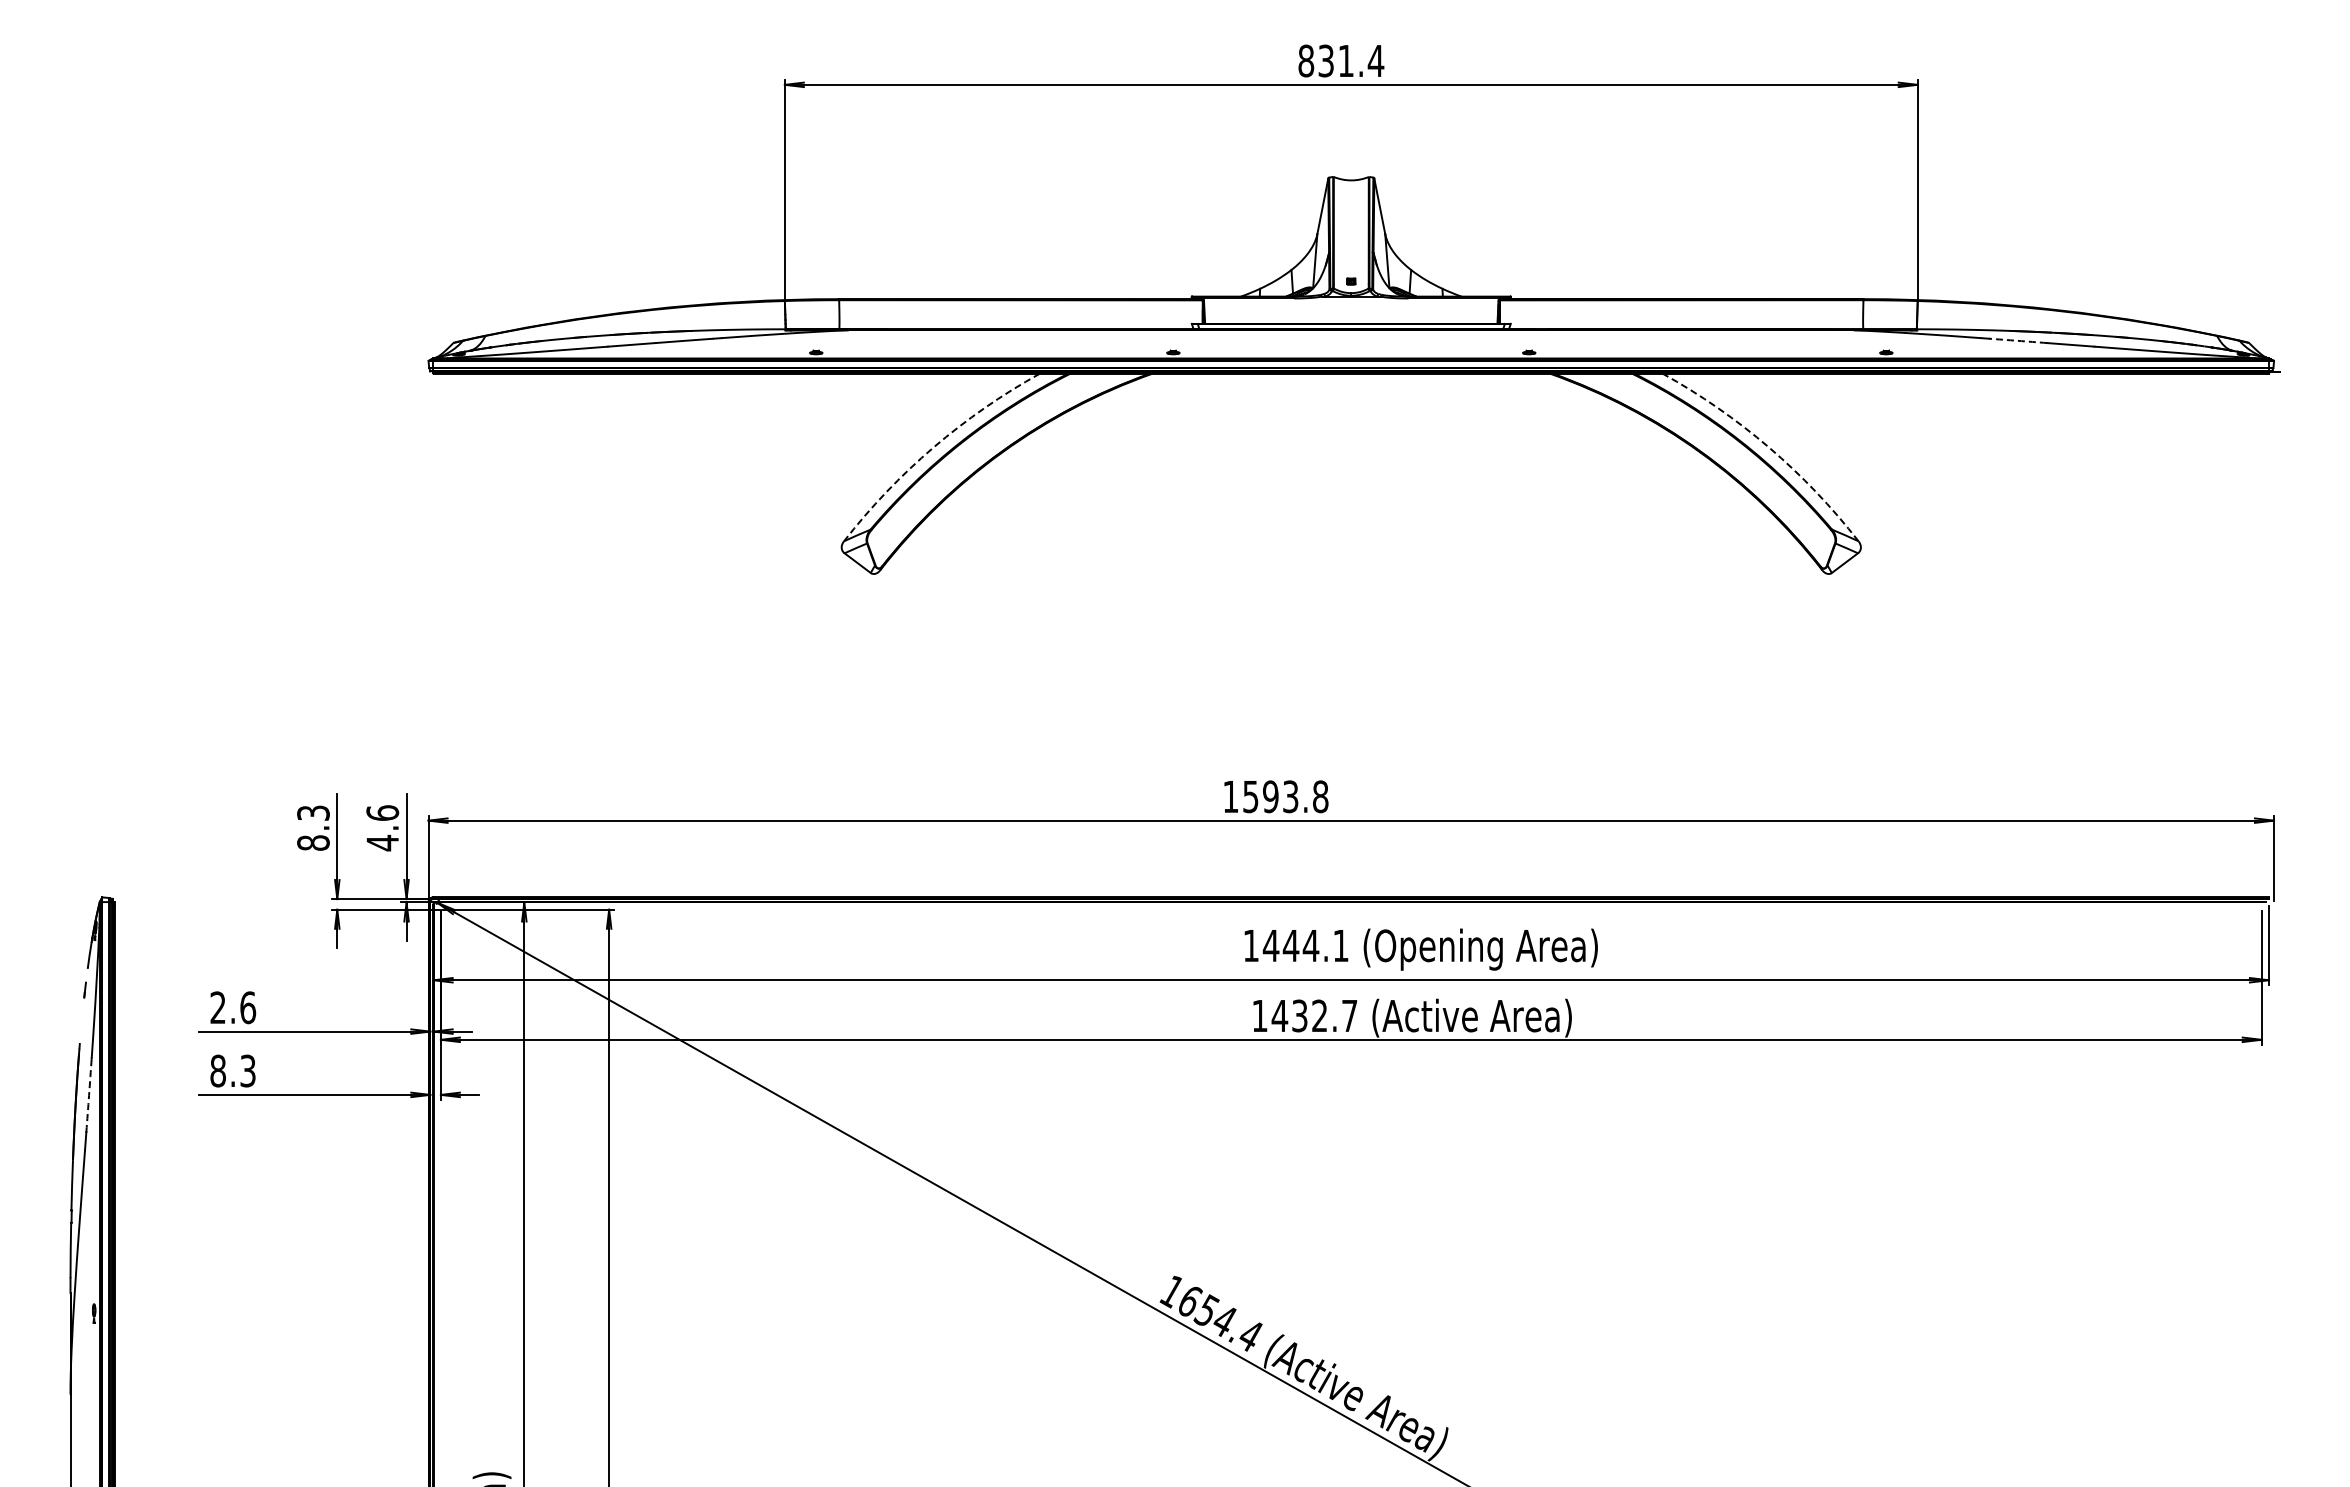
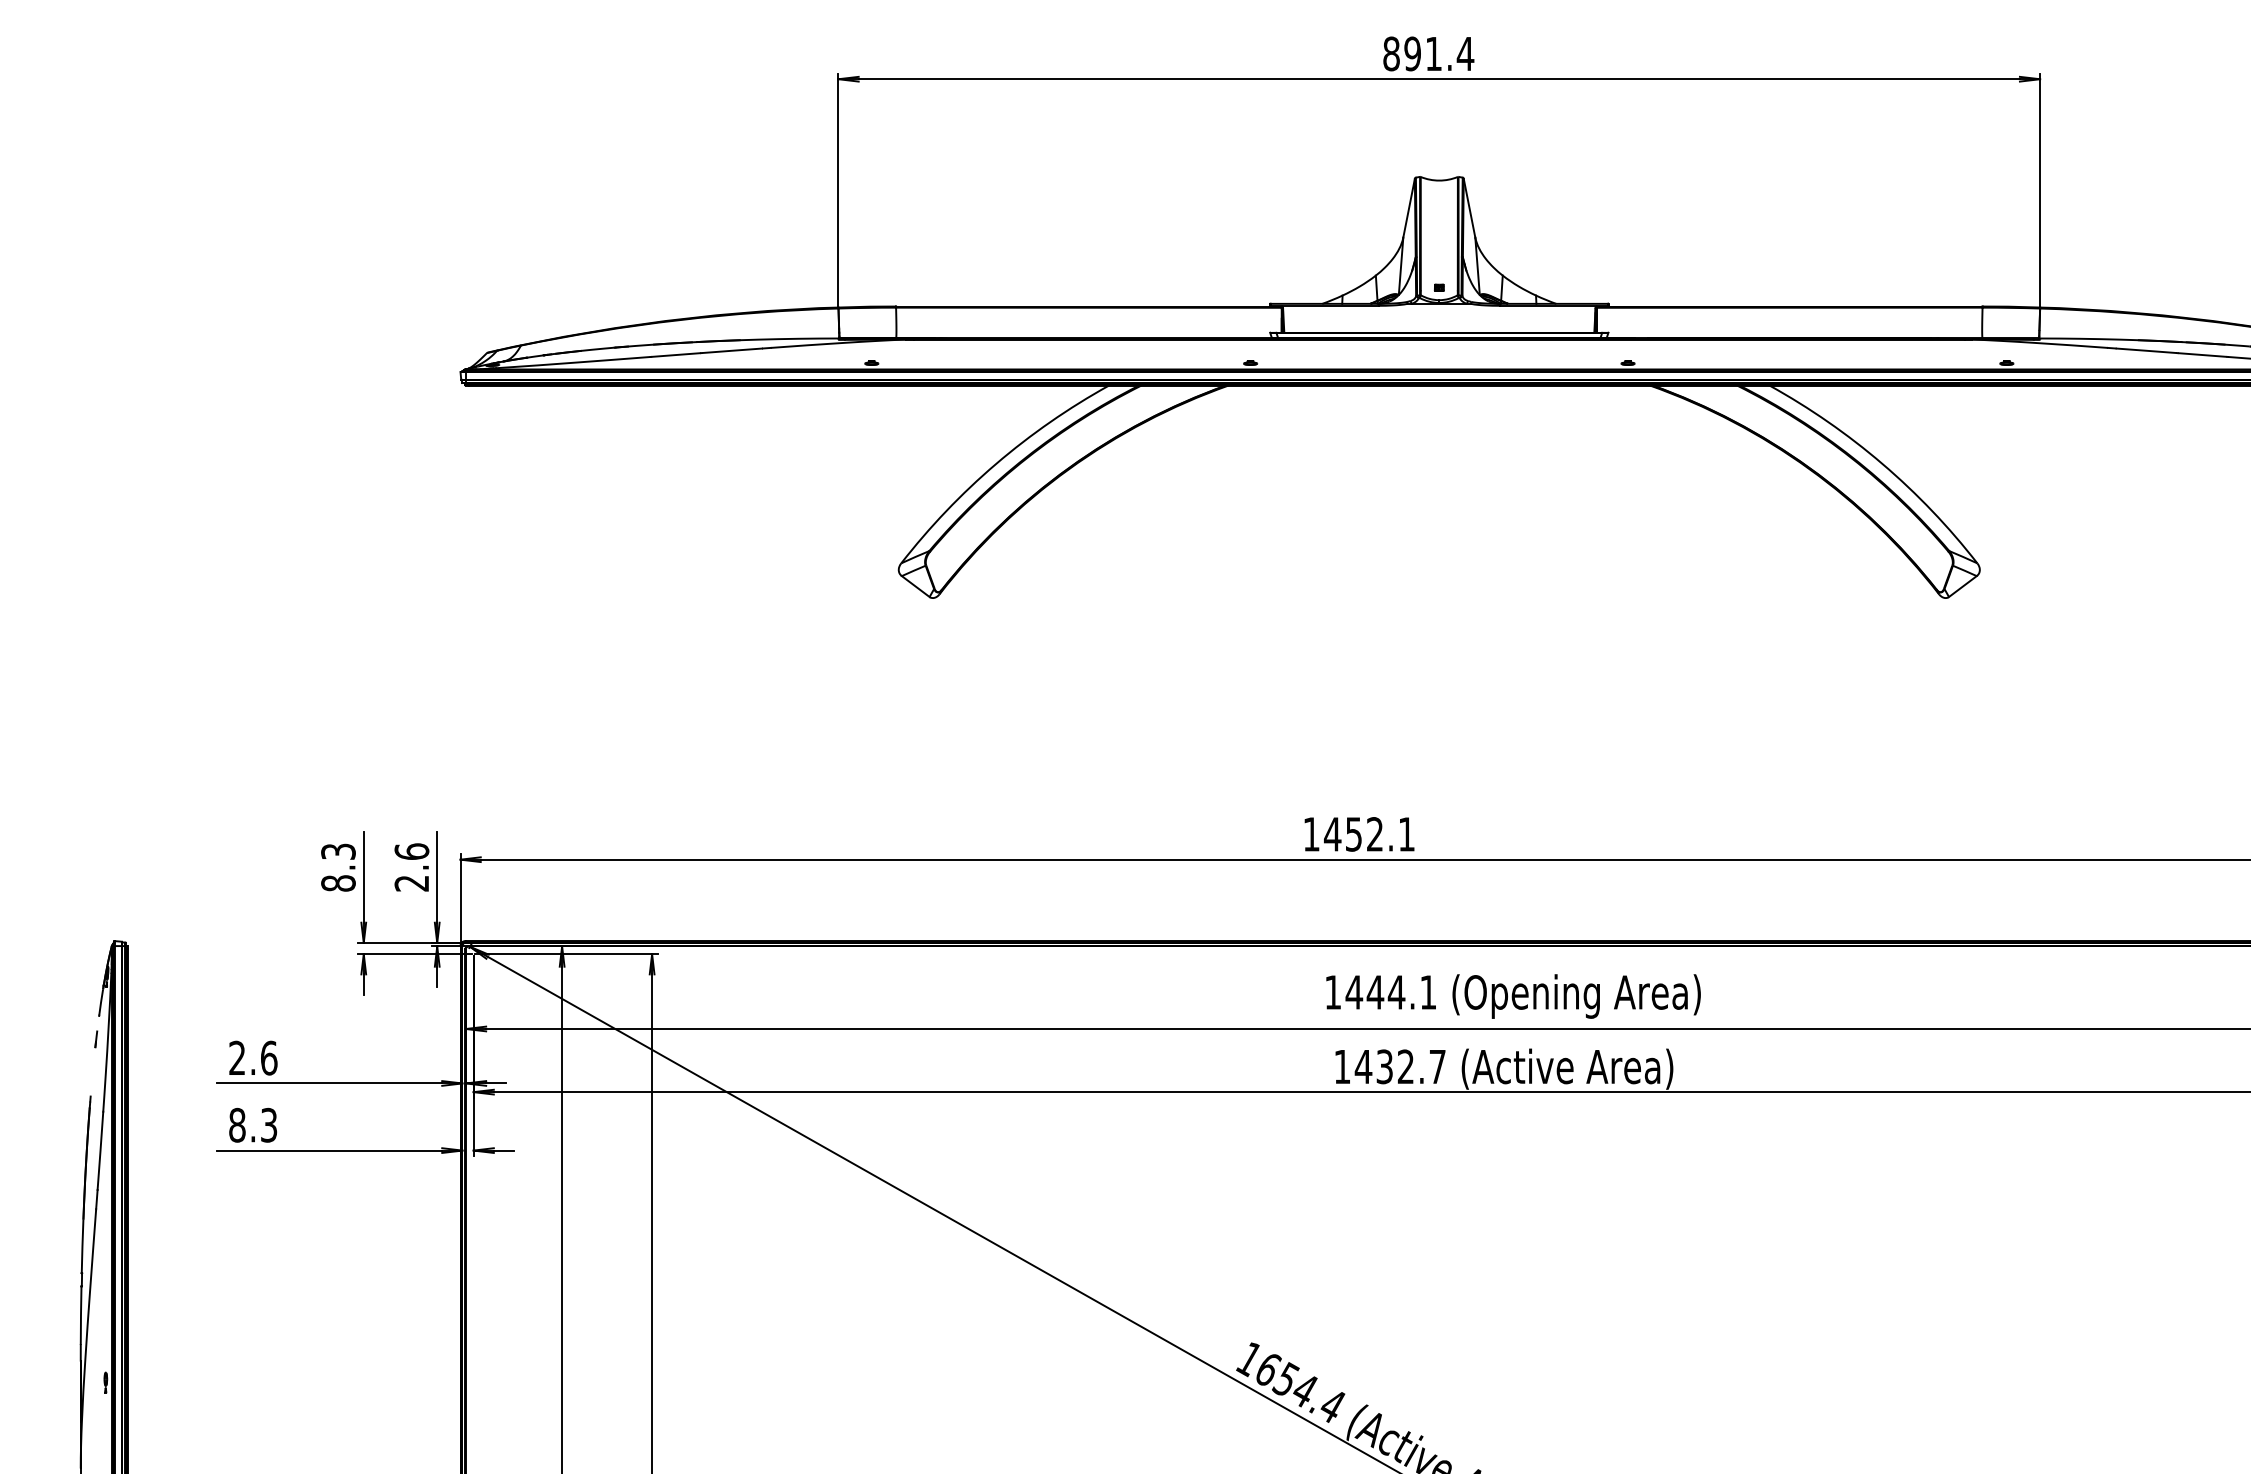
text: (1325, 60) -> (1411, 53), 831.4 -> 891.4
arc: (2017, 340) -> (2145, 350), dashed -> solid
arc: (933, 447) -> (996, 463), dashed -> solid
arc: (1769, 447) -> (1882, 463), dashed -> solid
text: (1285, 796) -> (1369, 834), 1593.8 -> 1452.1
text: (382, 842) -> (411, 882), 4.6 -> 2.6
arc: (89, 1095) -> (100, 1151), dashed -> solid

